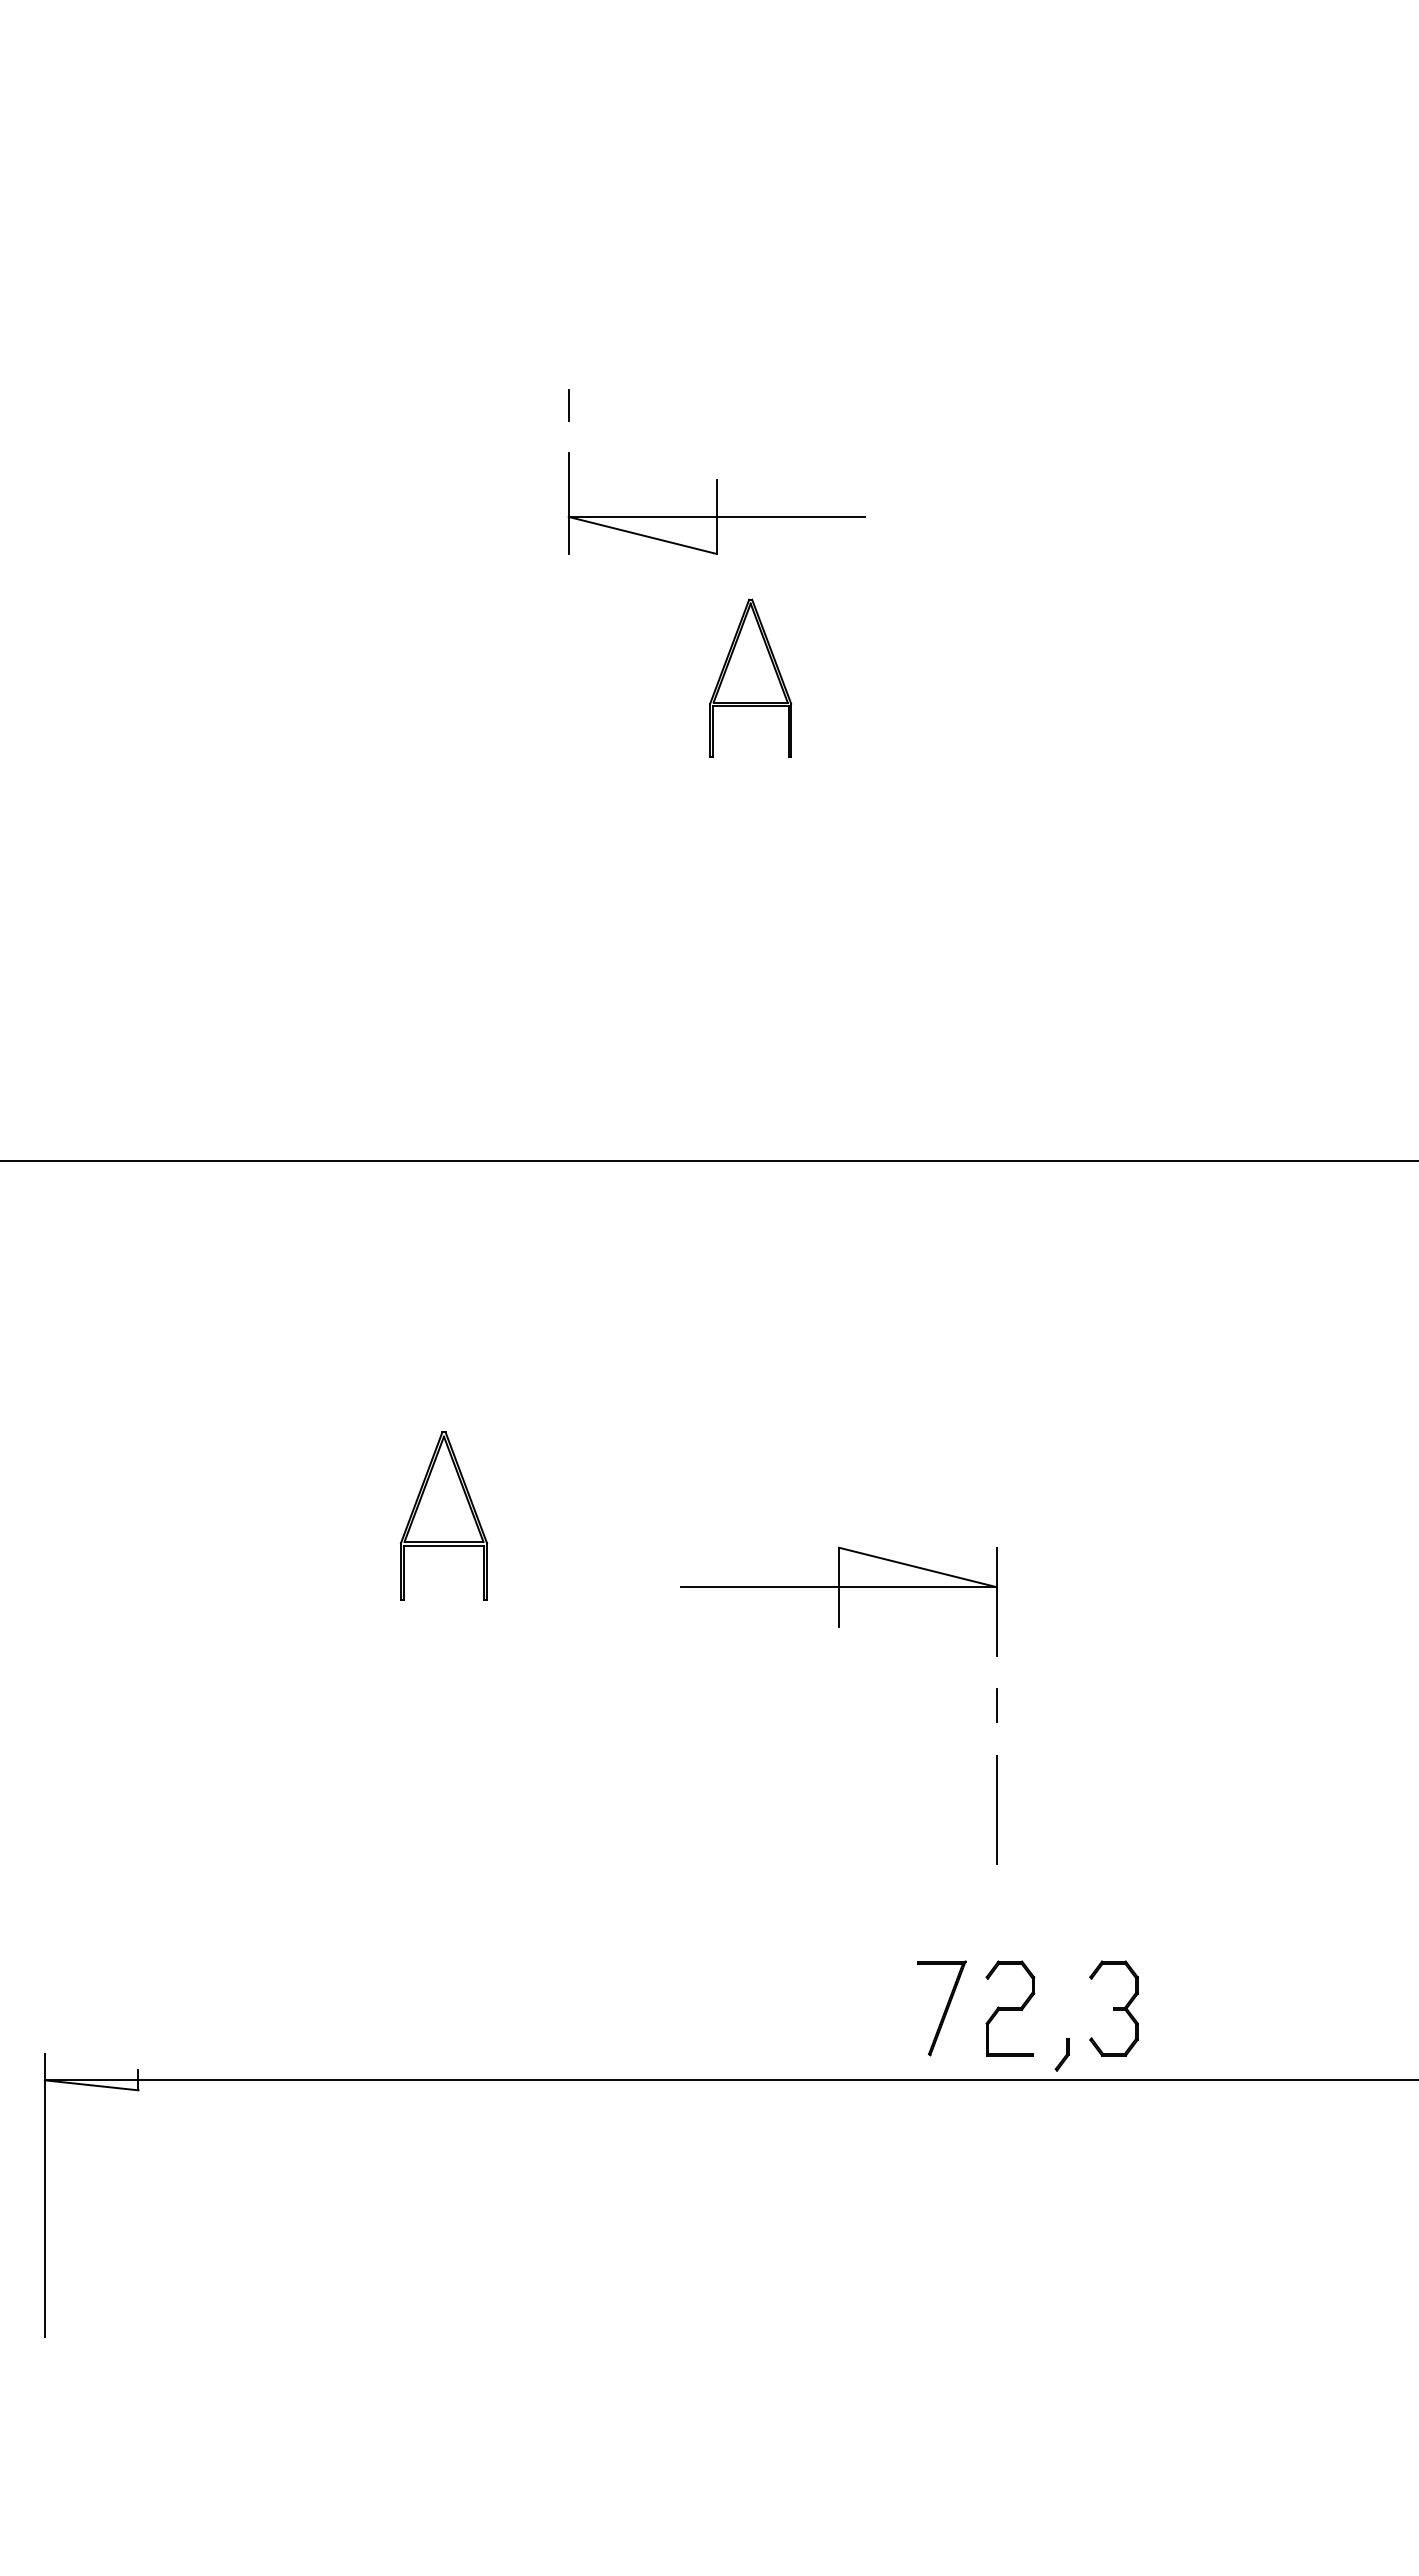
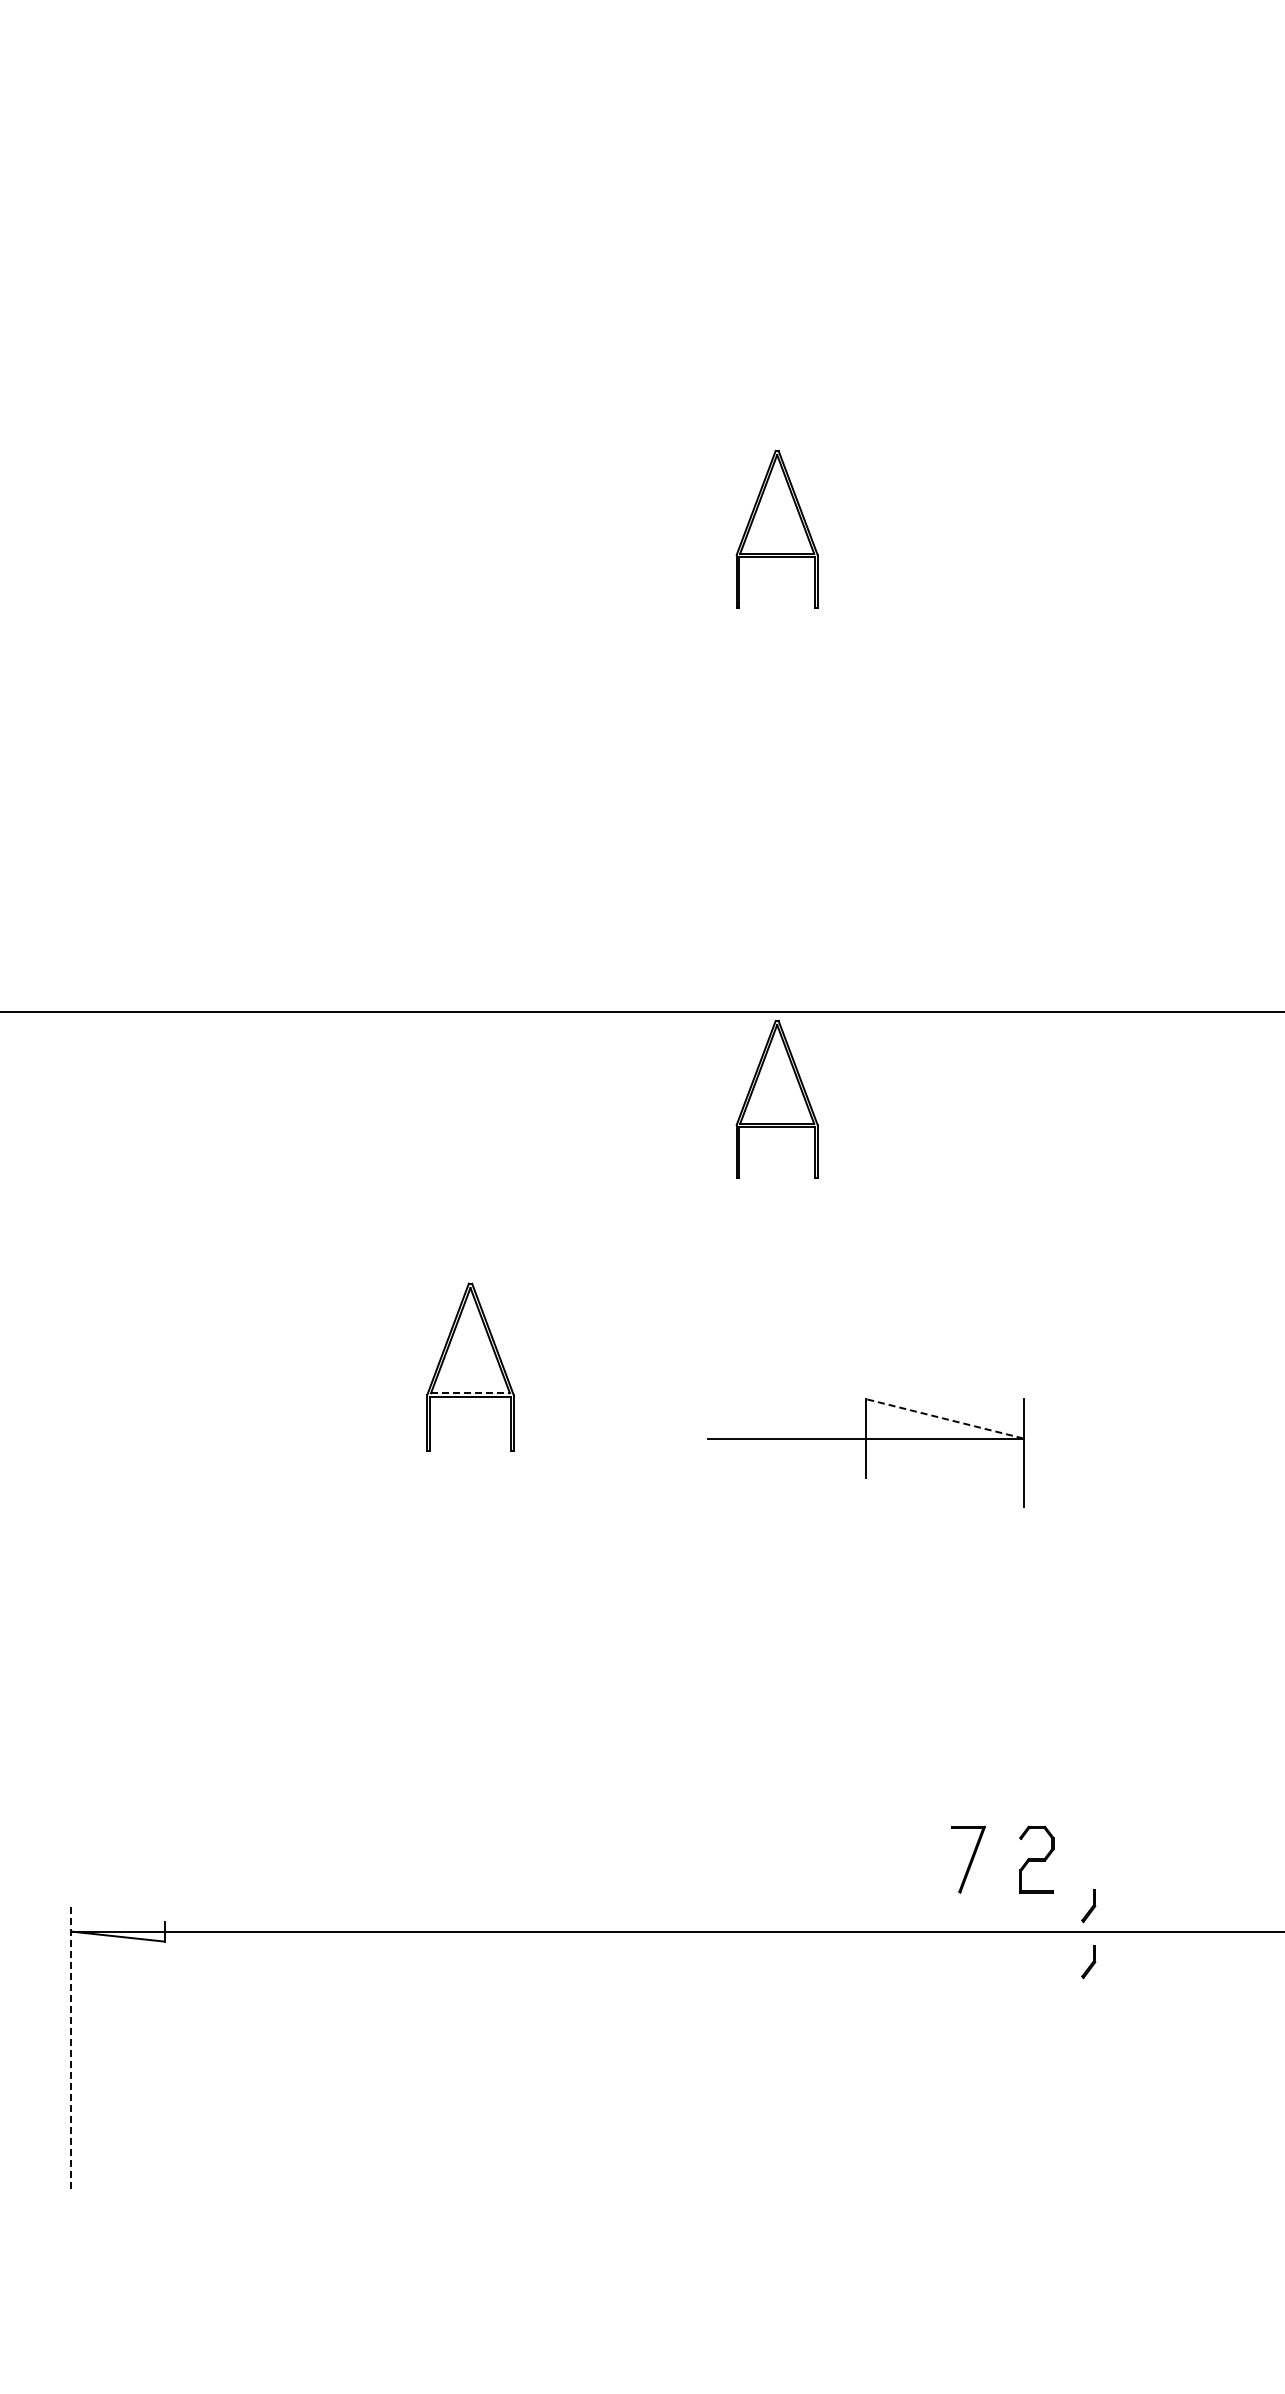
line: (568, 405) -> (595, 256), removed
part: (716, 503) -> (743, 354), removed
part: (750, 1247) -> (777, 1098), added
line: (444, 1541) -> (471, 1392), solid -> dashed
line: (917, 1567) -> (944, 1418), solid -> dashed
line: (996, 1705) -> (1023, 1556), removed
line: (996, 1809) -> (1023, 1660), removed
part: (941, 2008) -> (968, 1859), size x0.7
part: (1010, 2008) -> (1037, 1859), size x0.7
part: (1113, 2008) -> (1140, 1859), removed
part: (1061, 2110) -> (1088, 1961), added
line: (44, 2195) -> (71, 2046), solid -> dashed

